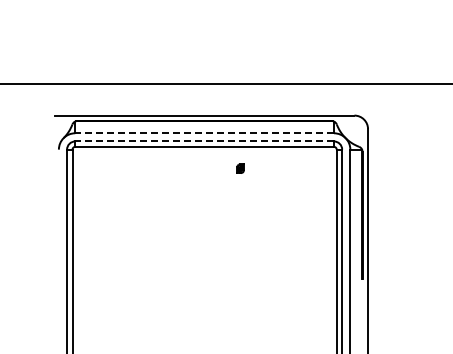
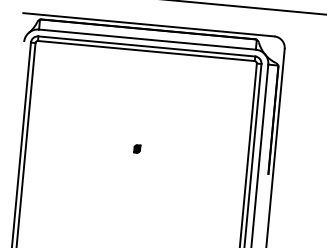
line: (204, 133) -> (147, 39), dashed -> solid
line: (204, 141) -> (146, 46), dashed -> solid
part: (240, 168) -> (137, 148), moved

